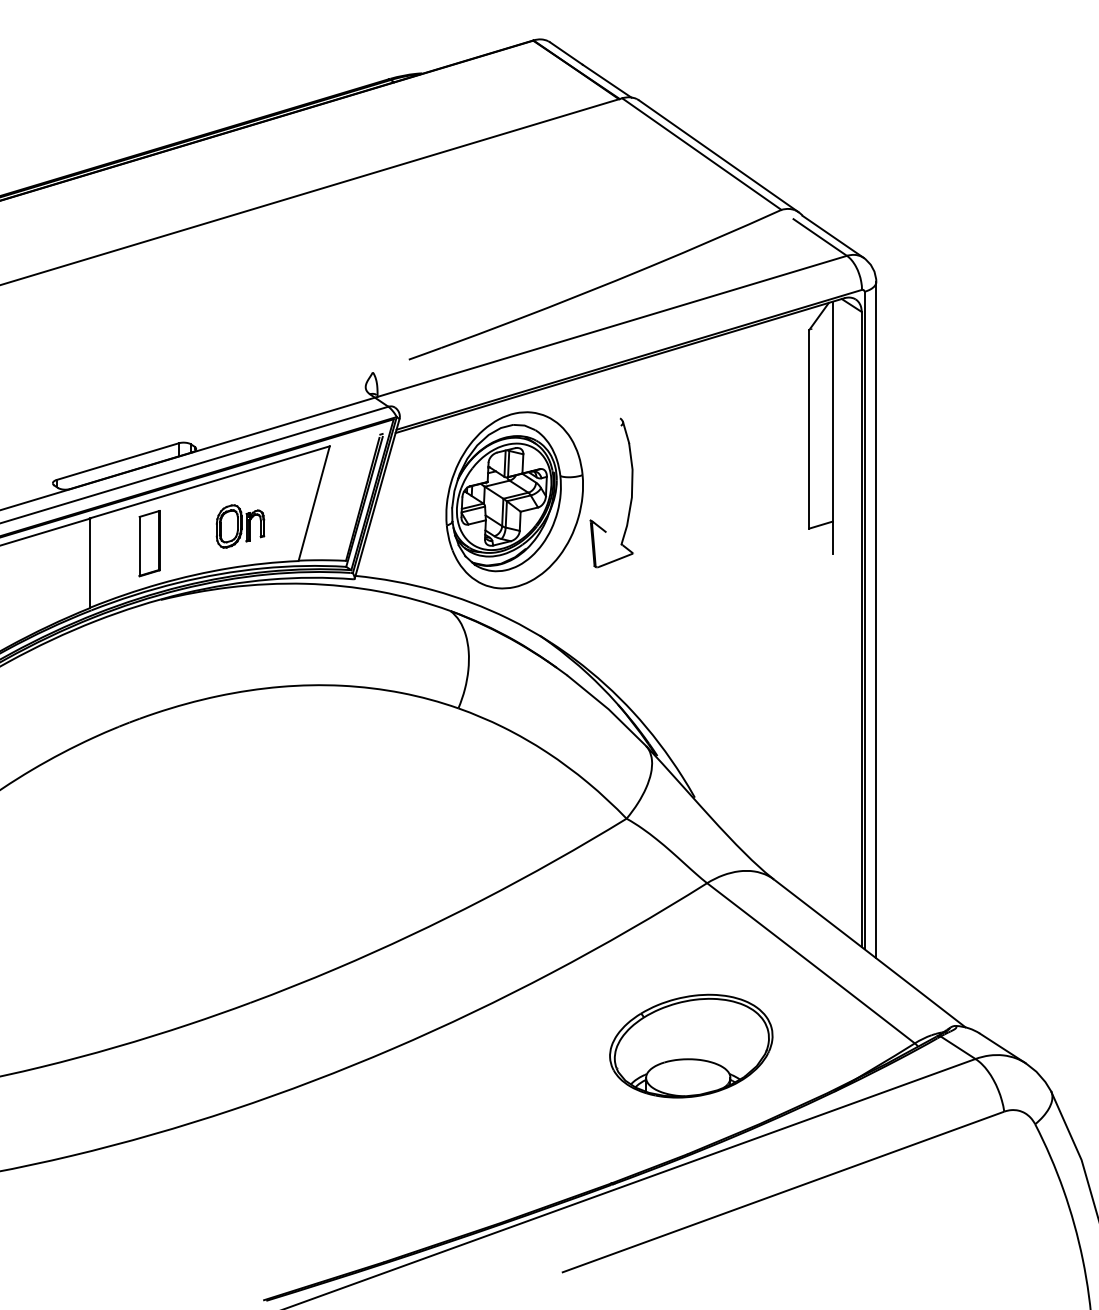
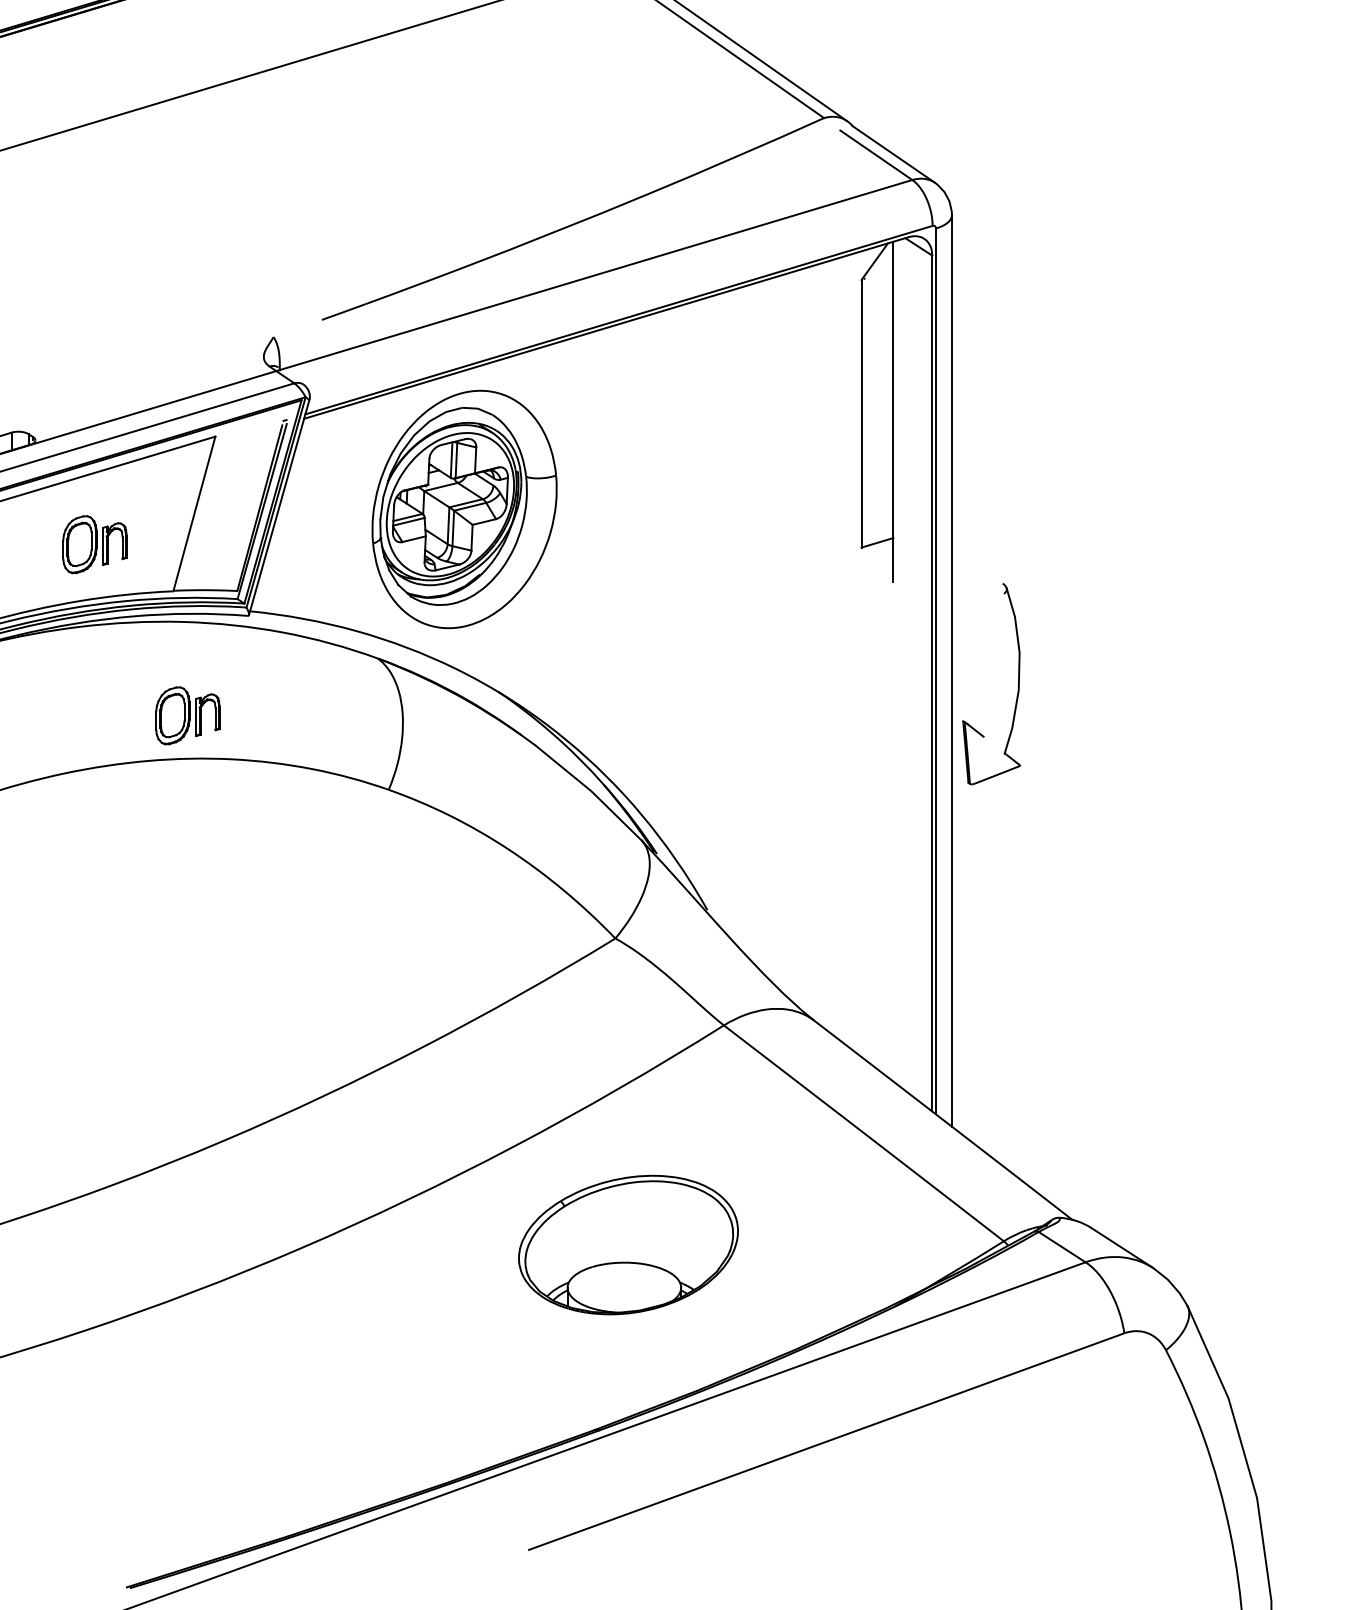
part: (630, 498) -> (1016, 691), moved
part: (309, 653) -> (188, 715), added
part: (691, 1045) -> (628, 1244), moved

